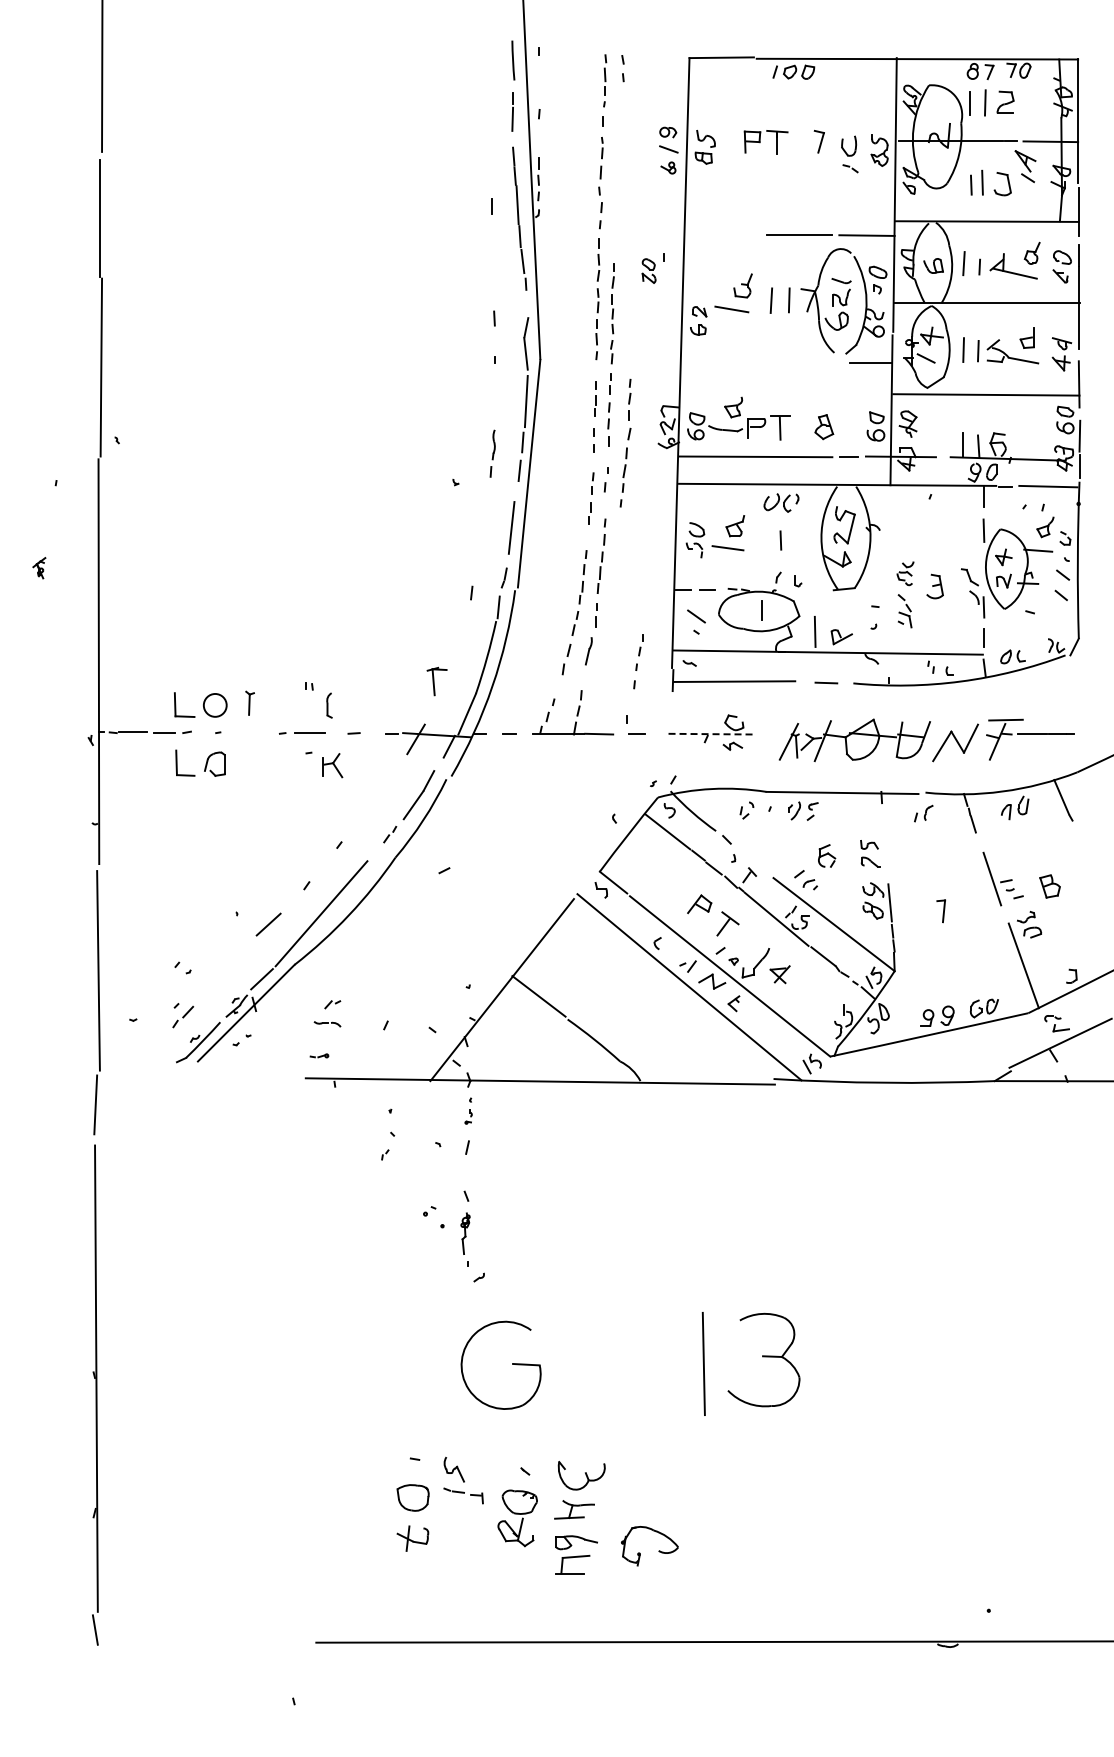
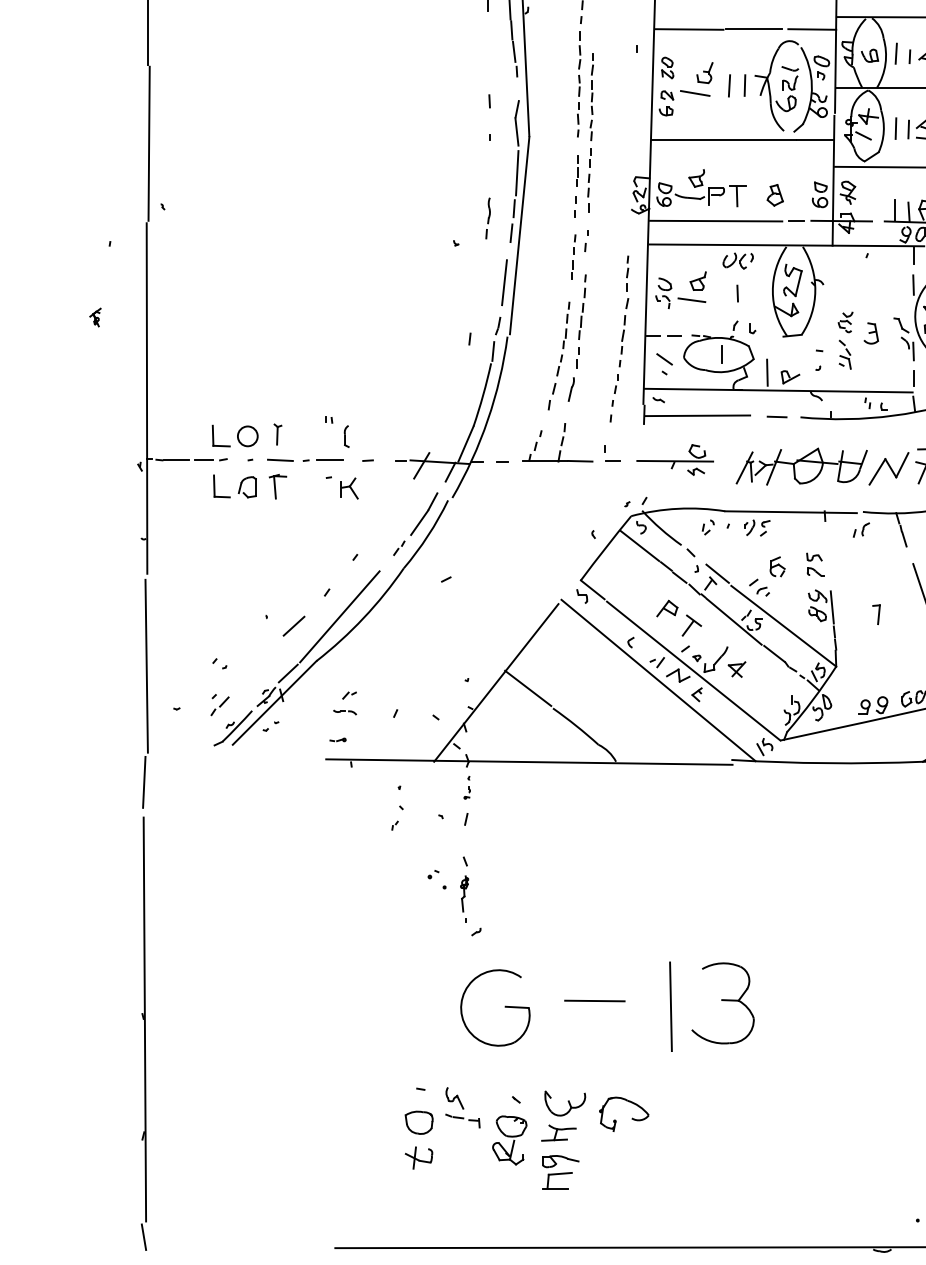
line: (724, 235) -> (688, 29), added
part: (648, 270) -> (667, 67), moved
line: (764, 362) -> (723, 139), added
part: (625, 442) -> (623, 310), moved
part: (436, 681) -> (277, 486), moved
line: (252, 732) -> (280, 459), added
line: (708, 734) -> (675, 461), dashed -> solid
line: (757, 863) -> (717, 573), added
line: (615, 1356) -> (594, 1000), added
part: (658, 1550) -> (631, 1118), moved

